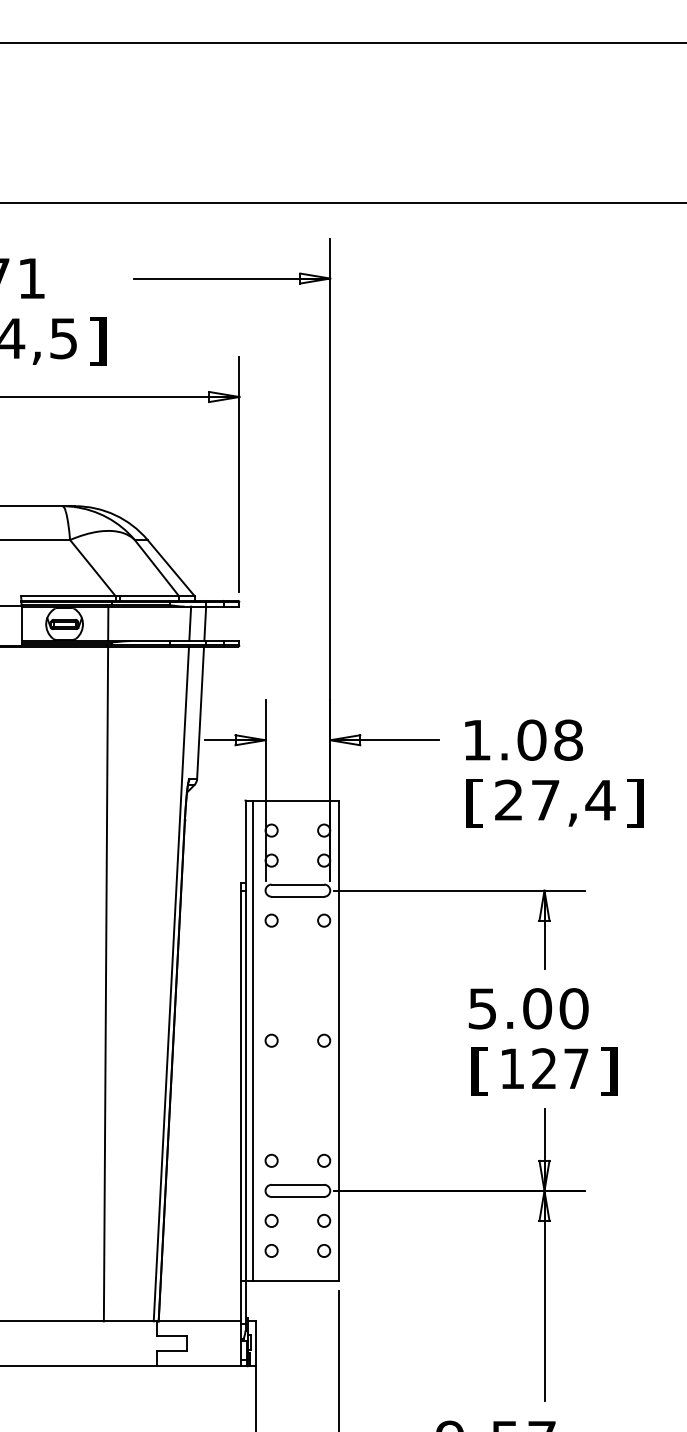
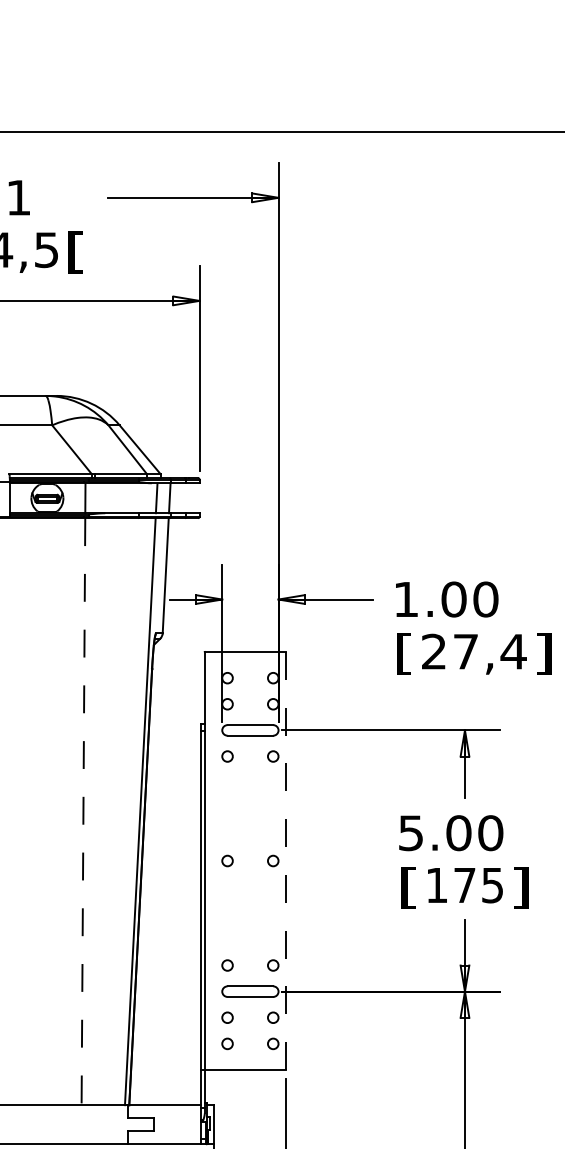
text: (97, 341) -> (76, 252), ] -> [
text: (568, 739) -> (485, 598), 1.08 -> 1.00
line: (106, 984) -> (83, 812), solid -> dashed
line: (253, 1040) -> (211, 860), removed
line: (339, 1041) -> (286, 861), solid -> dashed
text: (560, 1068) -> (478, 885), 127 -> 175

